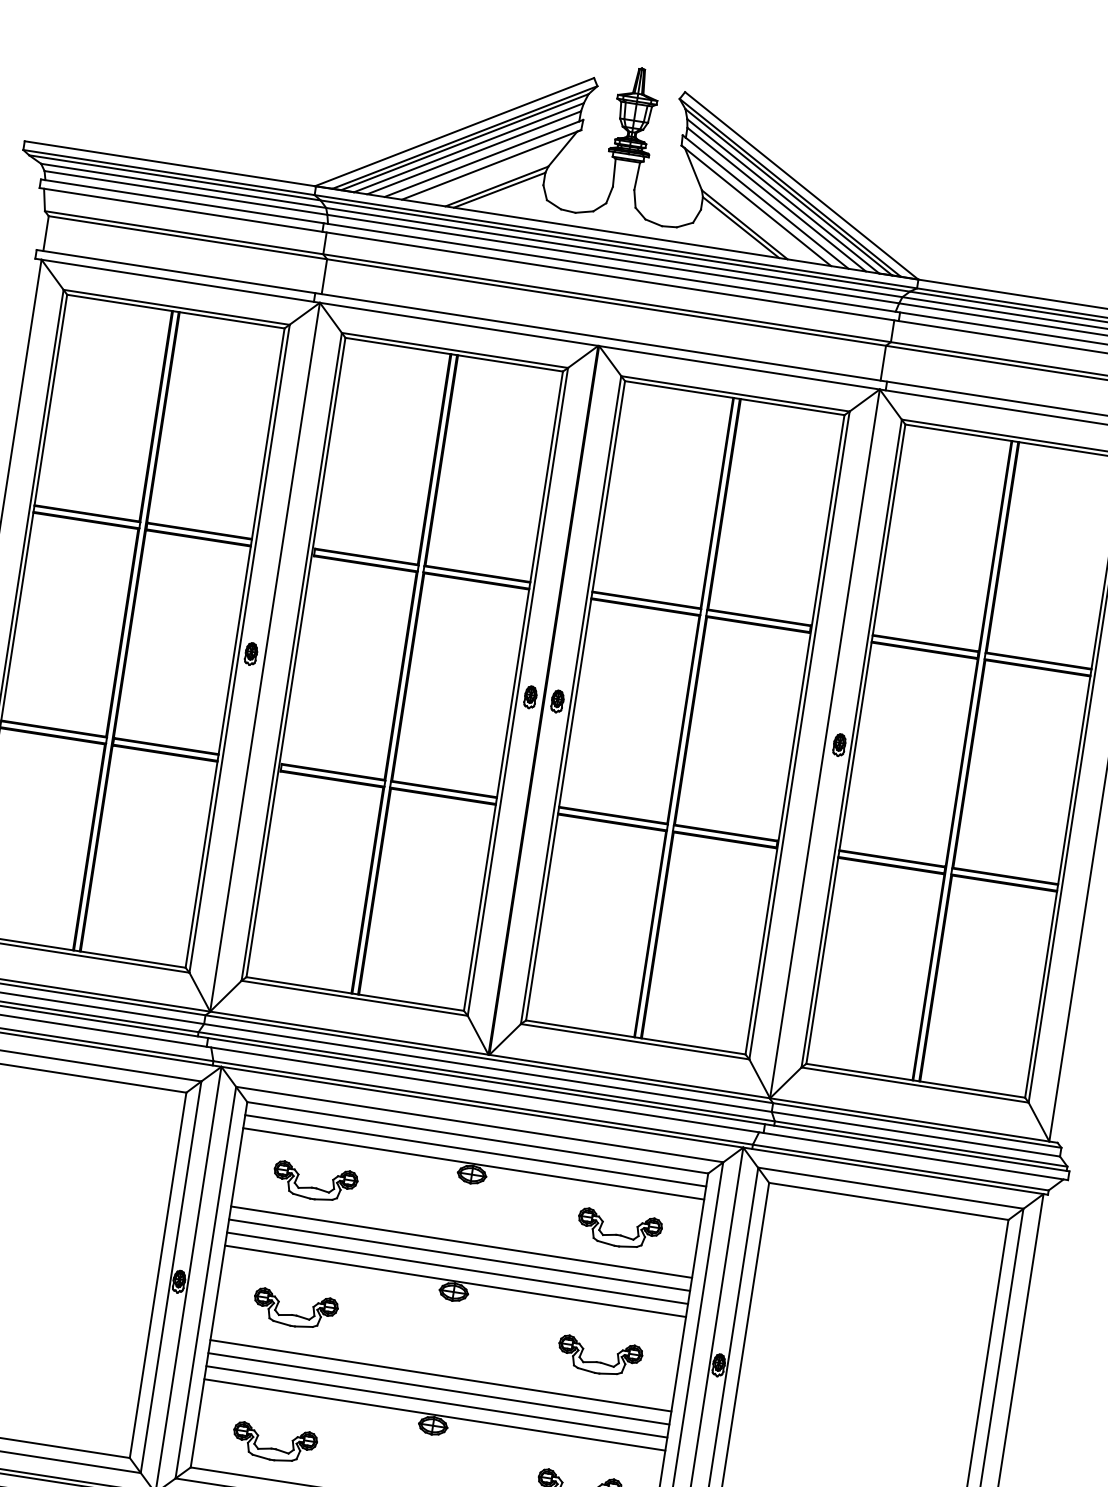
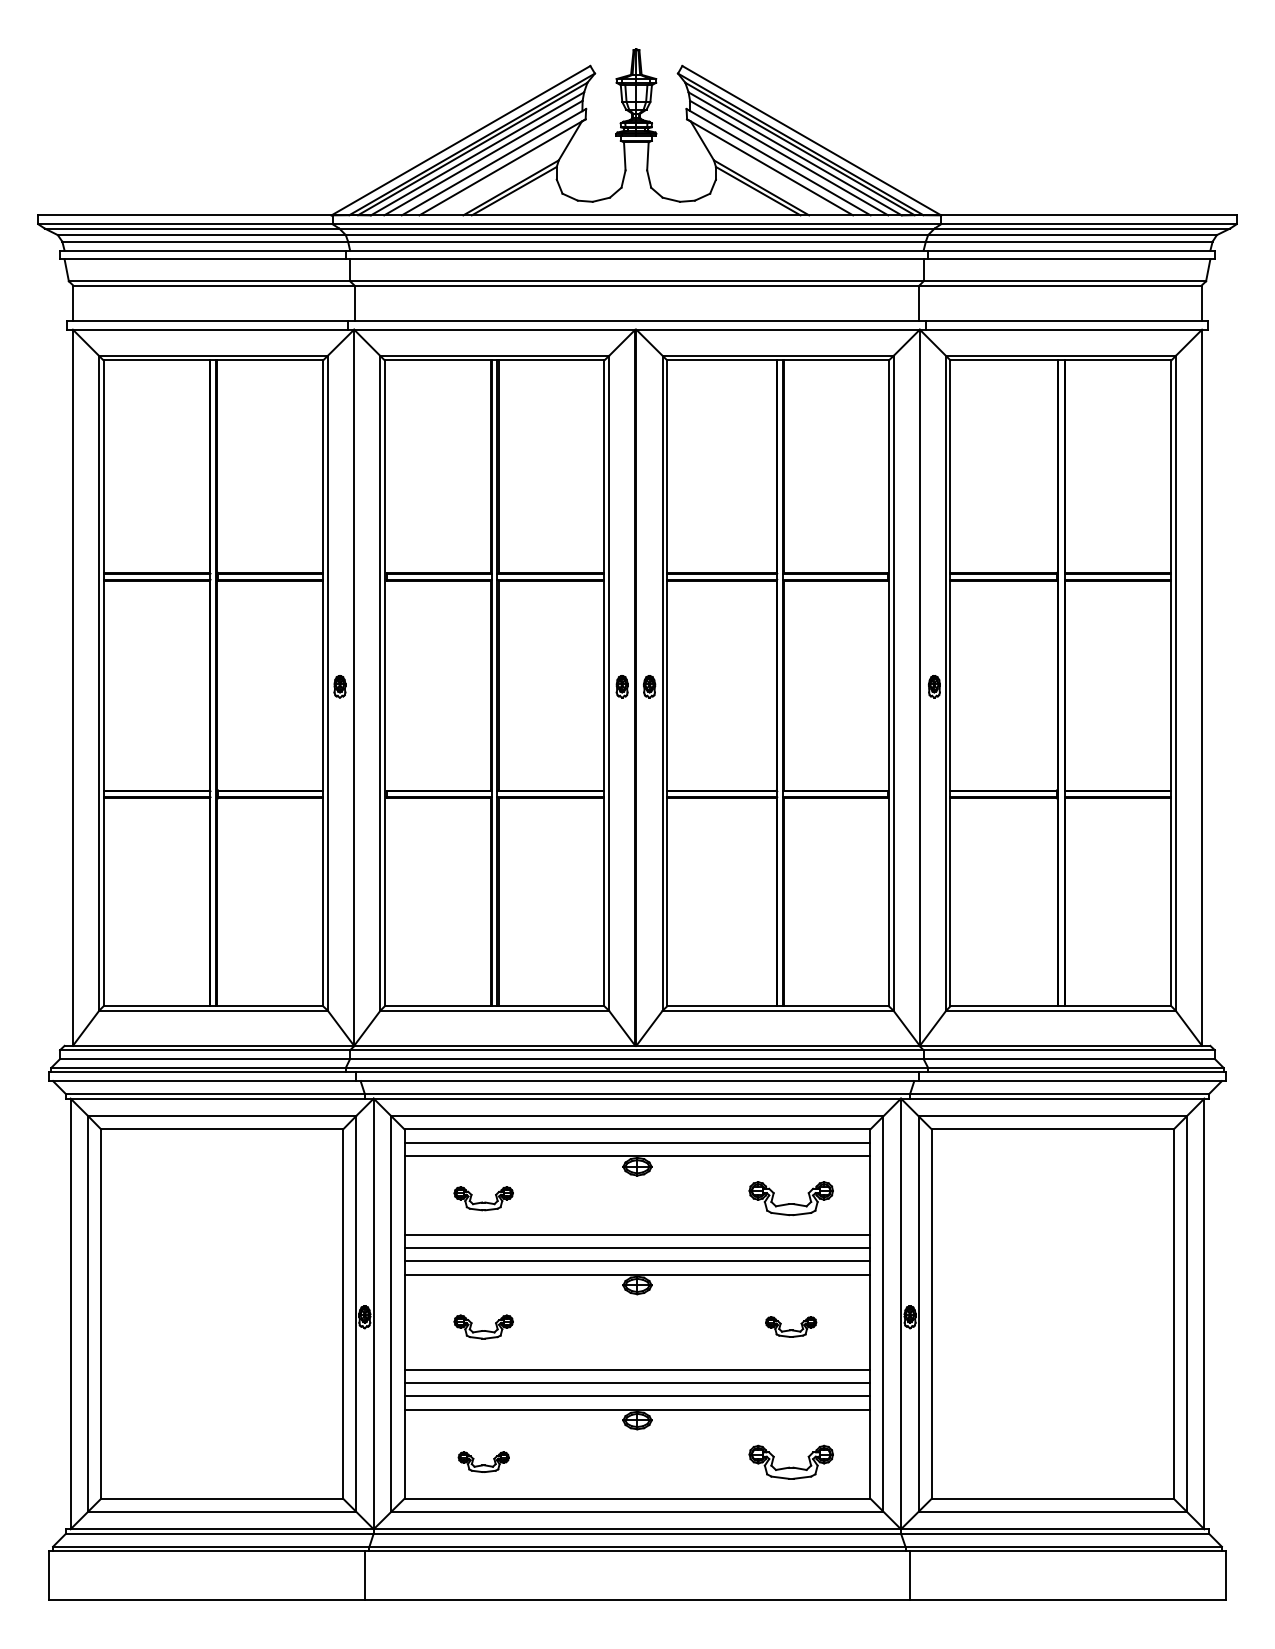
part: (314, 1182) -> (483, 1198), size x0.7
part: (295, 1309) -> (483, 1326), size x0.7
part: (599, 1356) -> (790, 1326), size x0.6
part: (274, 1442) -> (483, 1461), size x0.6

